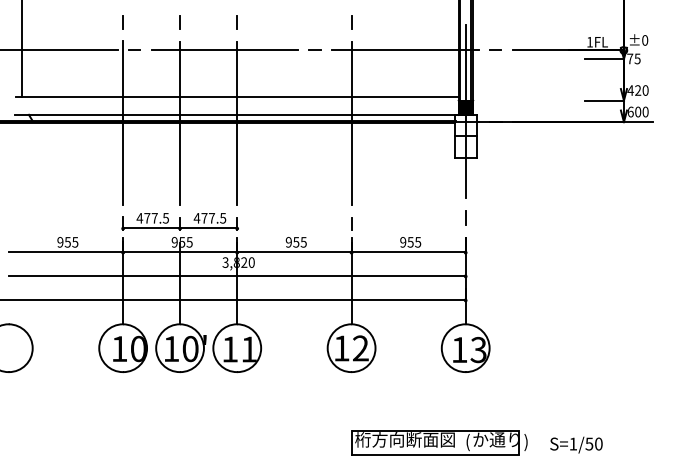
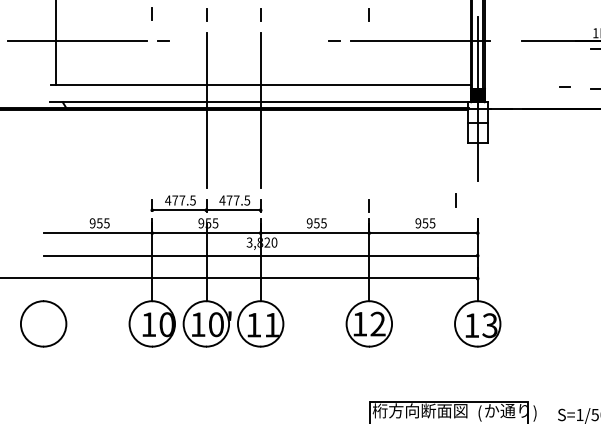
line: (495, 49) -> (564, 86), moved
line: (224, 50) -> (248, 41), removed
line: (123, 122) -> (152, 109), removed
line: (351, 122) -> (369, 109), removed
line: (465, 217) -> (455, 199), moved

